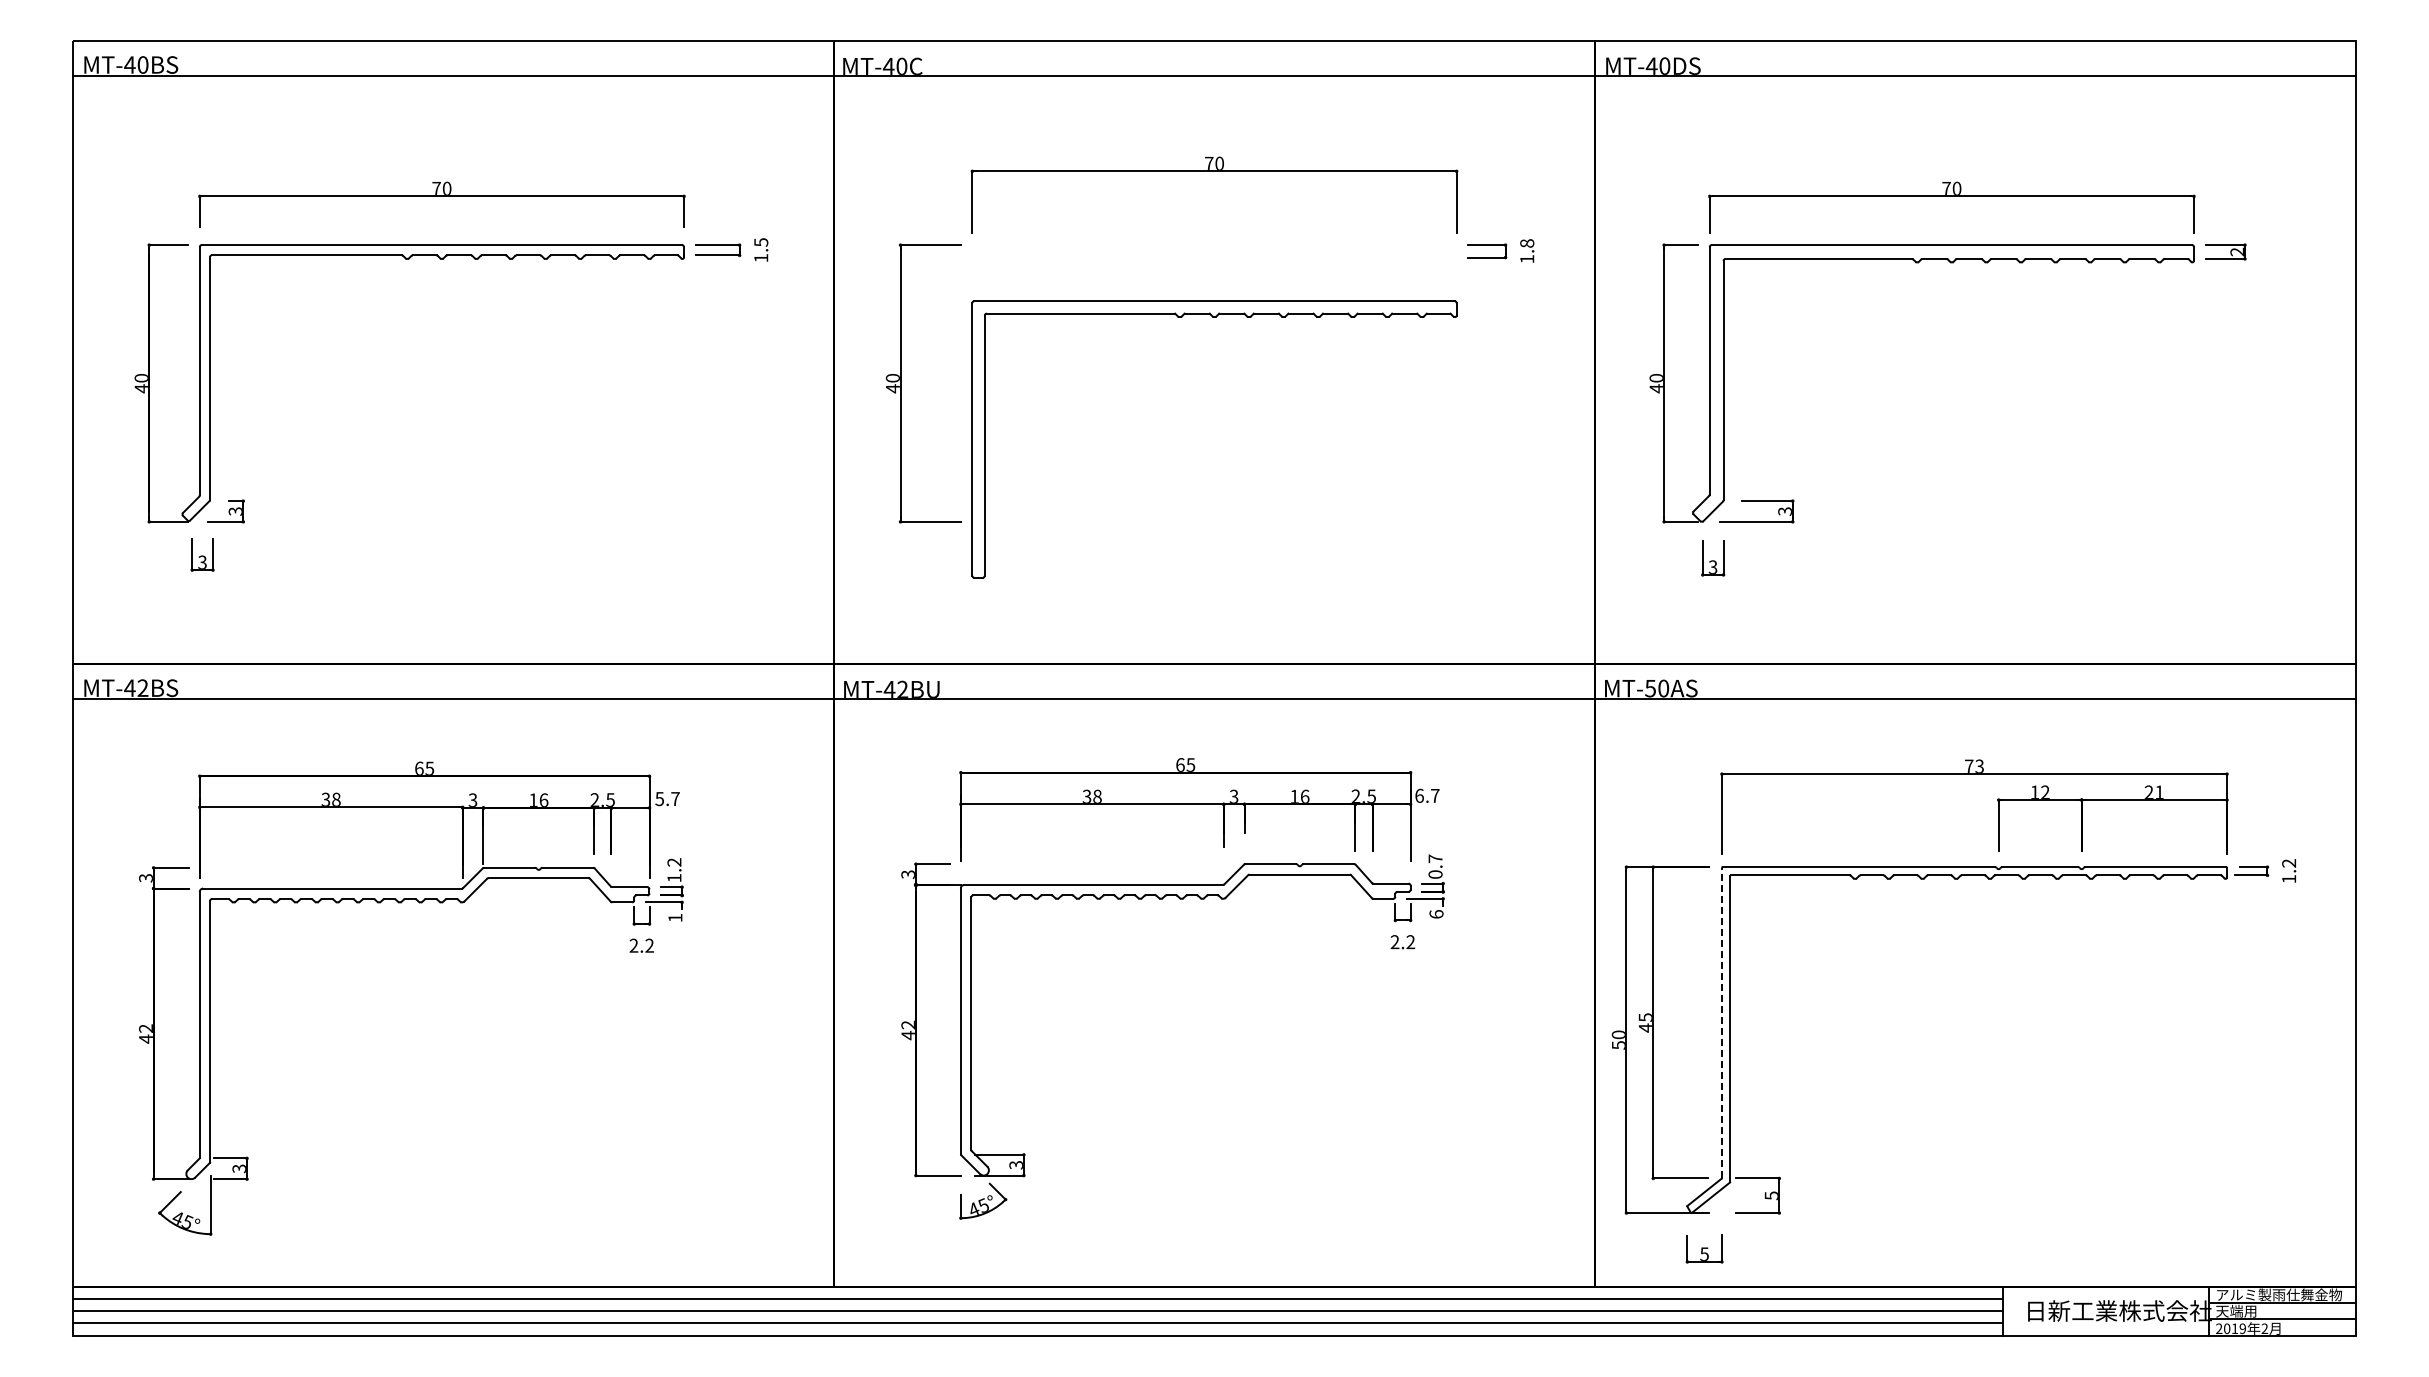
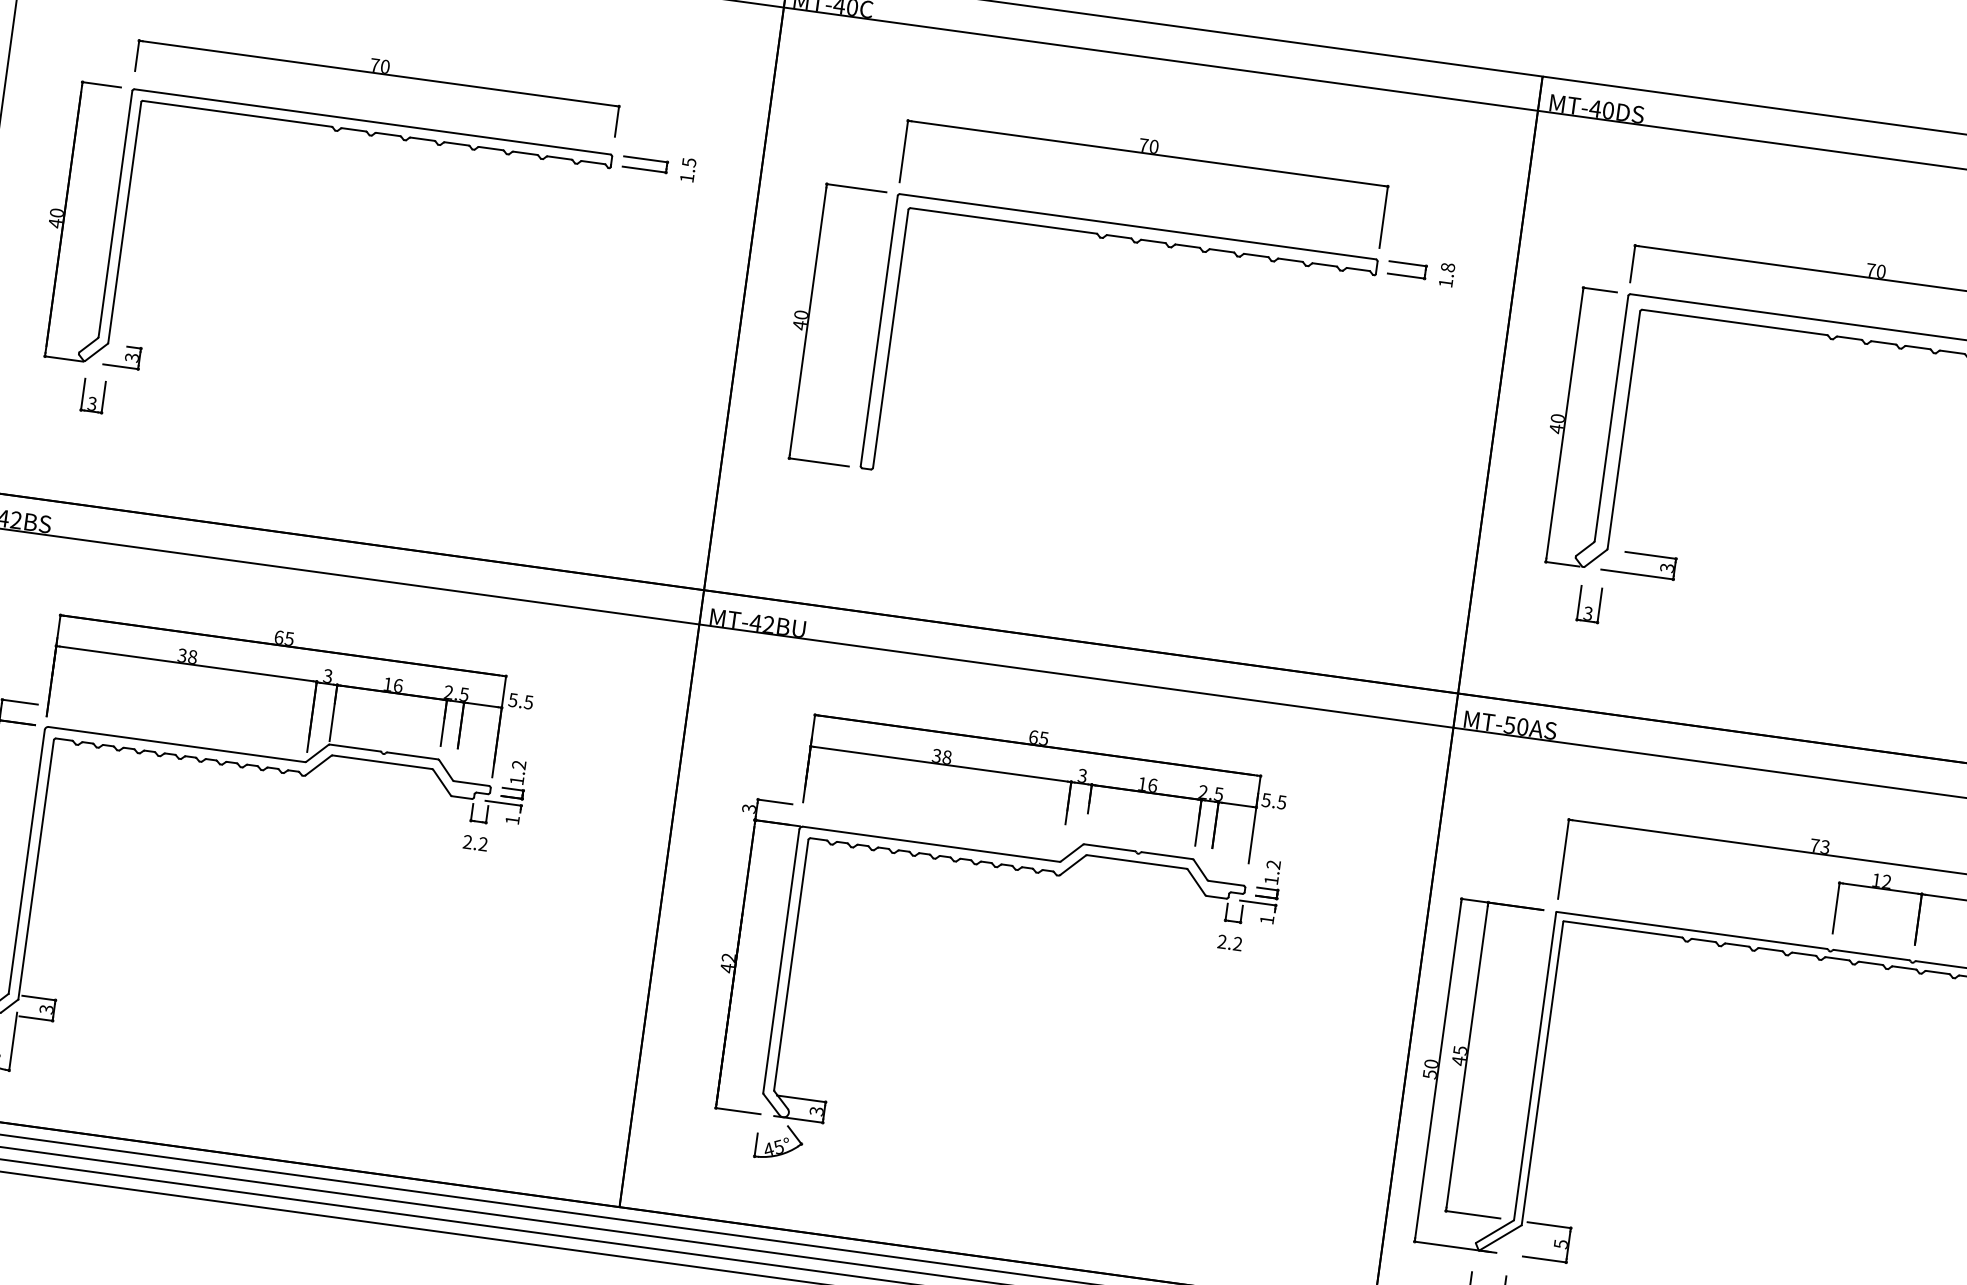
part: (1214, 317) -> (1135, 242), moved
text: (1427, 795) -> (1274, 800), 6.7 -> 5.5
text: (675, 799) -> (528, 702), 5.7 -> 5.5
text: (1435, 866) -> (1272, 872), 0.7 -> 1.2
text: (1436, 914) -> (1267, 920), 6 -> 1
line: (1721, 1022) -> (1534, 1065), dashed -> solid

